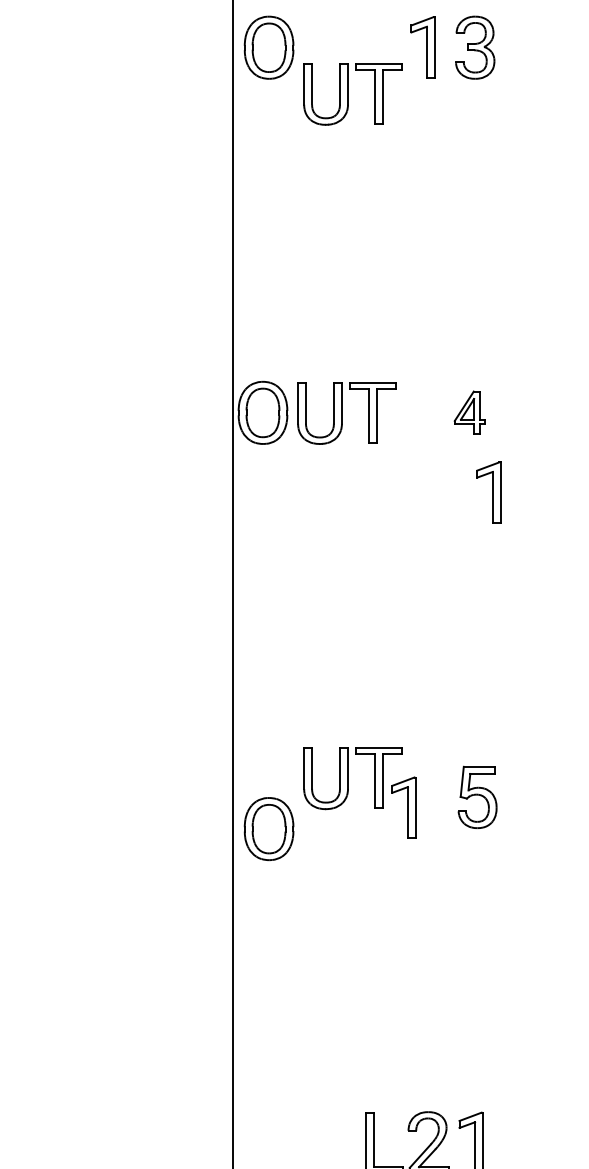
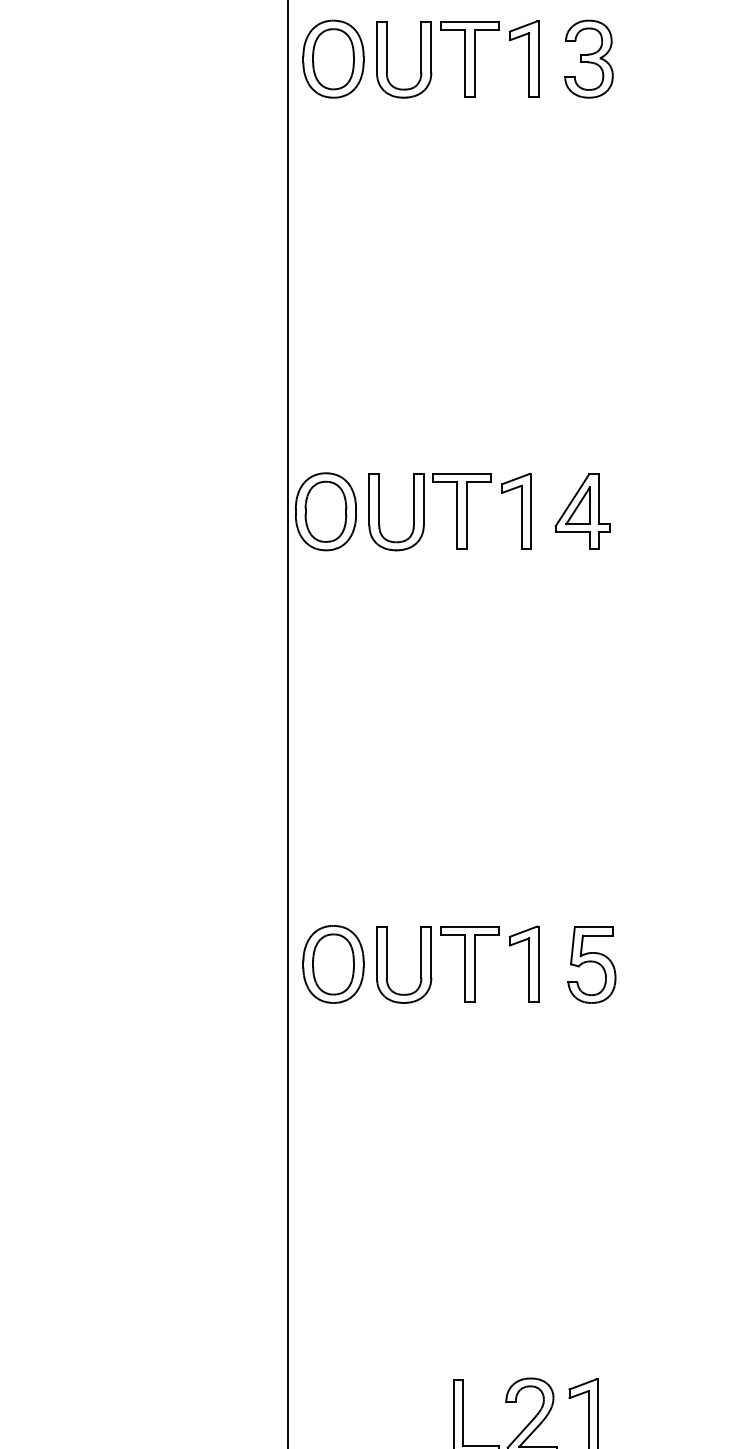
part: (352, 94) -> (436, 60), moved
part: (469, 412) -> (581, 511), size x1.43
part: (488, 492) -> (516, 511), moved
part: (477, 796) -> (591, 963), moved
part: (403, 807) -> (523, 963), moved
part: (268, 828) -> (332, 963), moved

